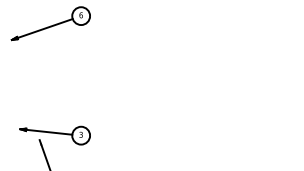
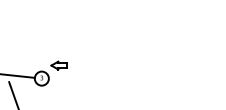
part: (102, 119) -> (58, 65), added

